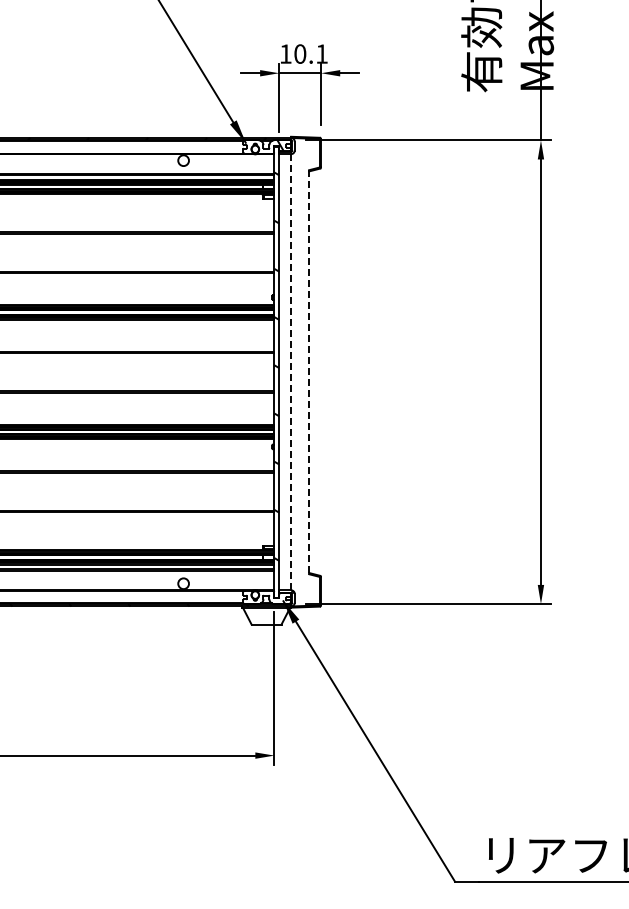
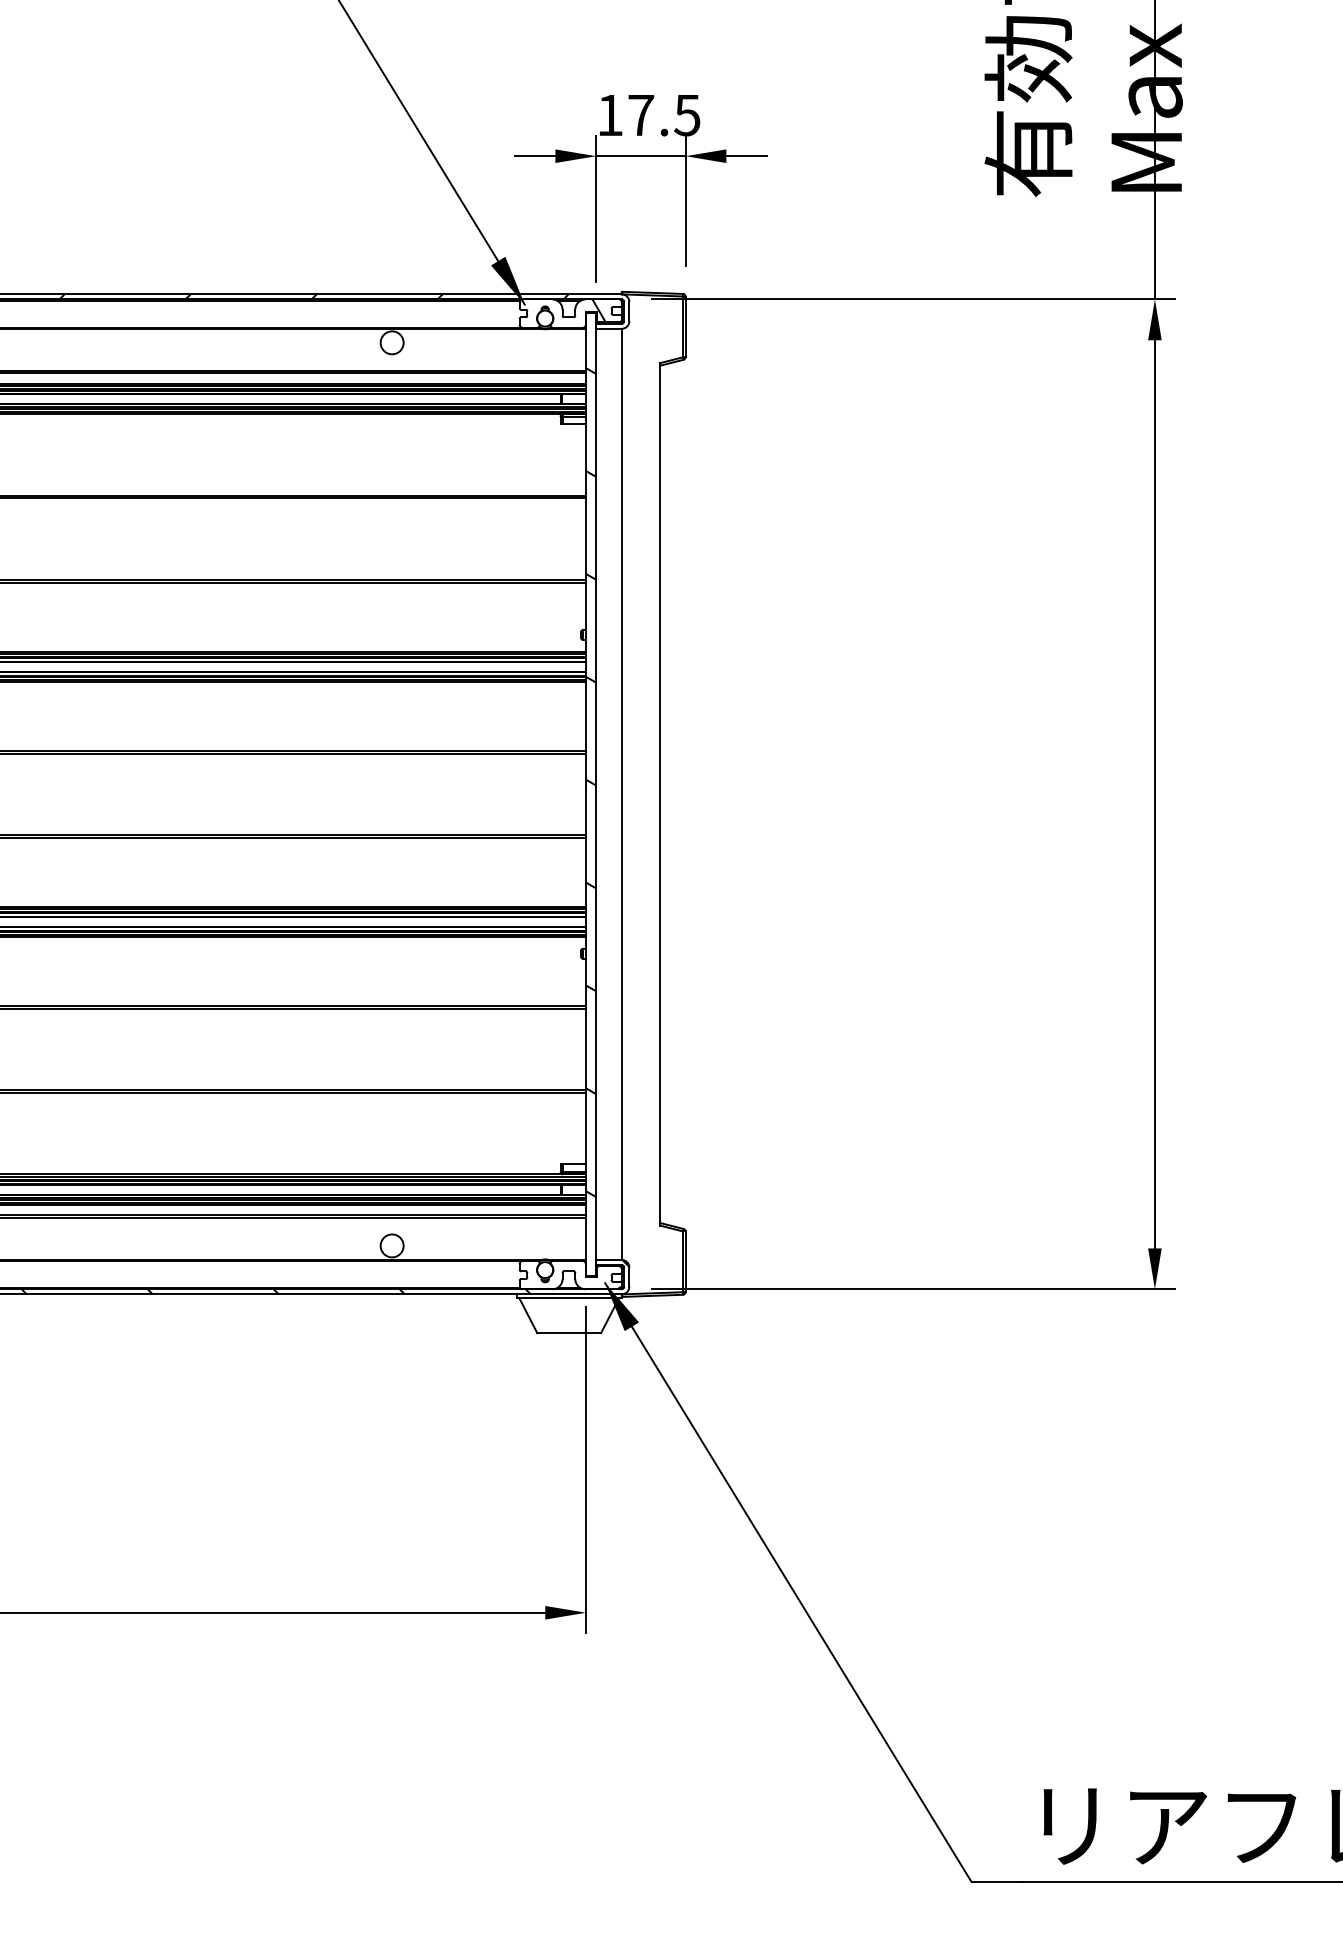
text: (310, 53) -> (662, 114), 10.1 -> 17.5
line: (291, 371) -> (622, 792), dashed -> solid
line: (309, 372) -> (660, 794), dashed -> solid

